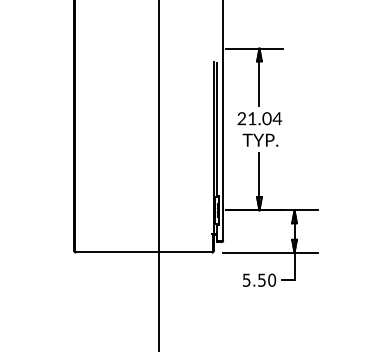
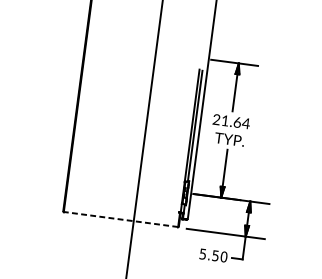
text: (266, 118) -> (237, 122), 21.04 -> 21.64
line: (144, 251) -> (121, 219), solid -> dashed

